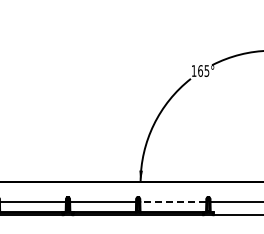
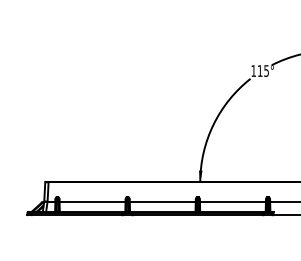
text: (199, 70) -> (259, 70), 165° -> 115°
line: (172, 201) -> (232, 201), dashed -> solid

